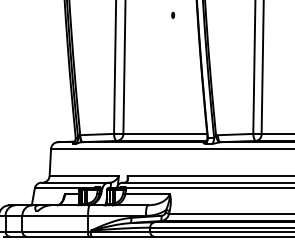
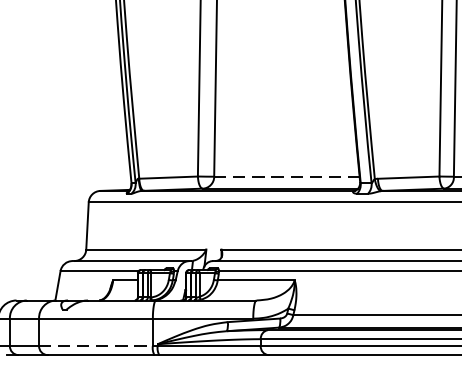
line: (165, 134) -> (287, 177), solid -> dashed
line: (55, 231) -> (96, 345), solid -> dashed

